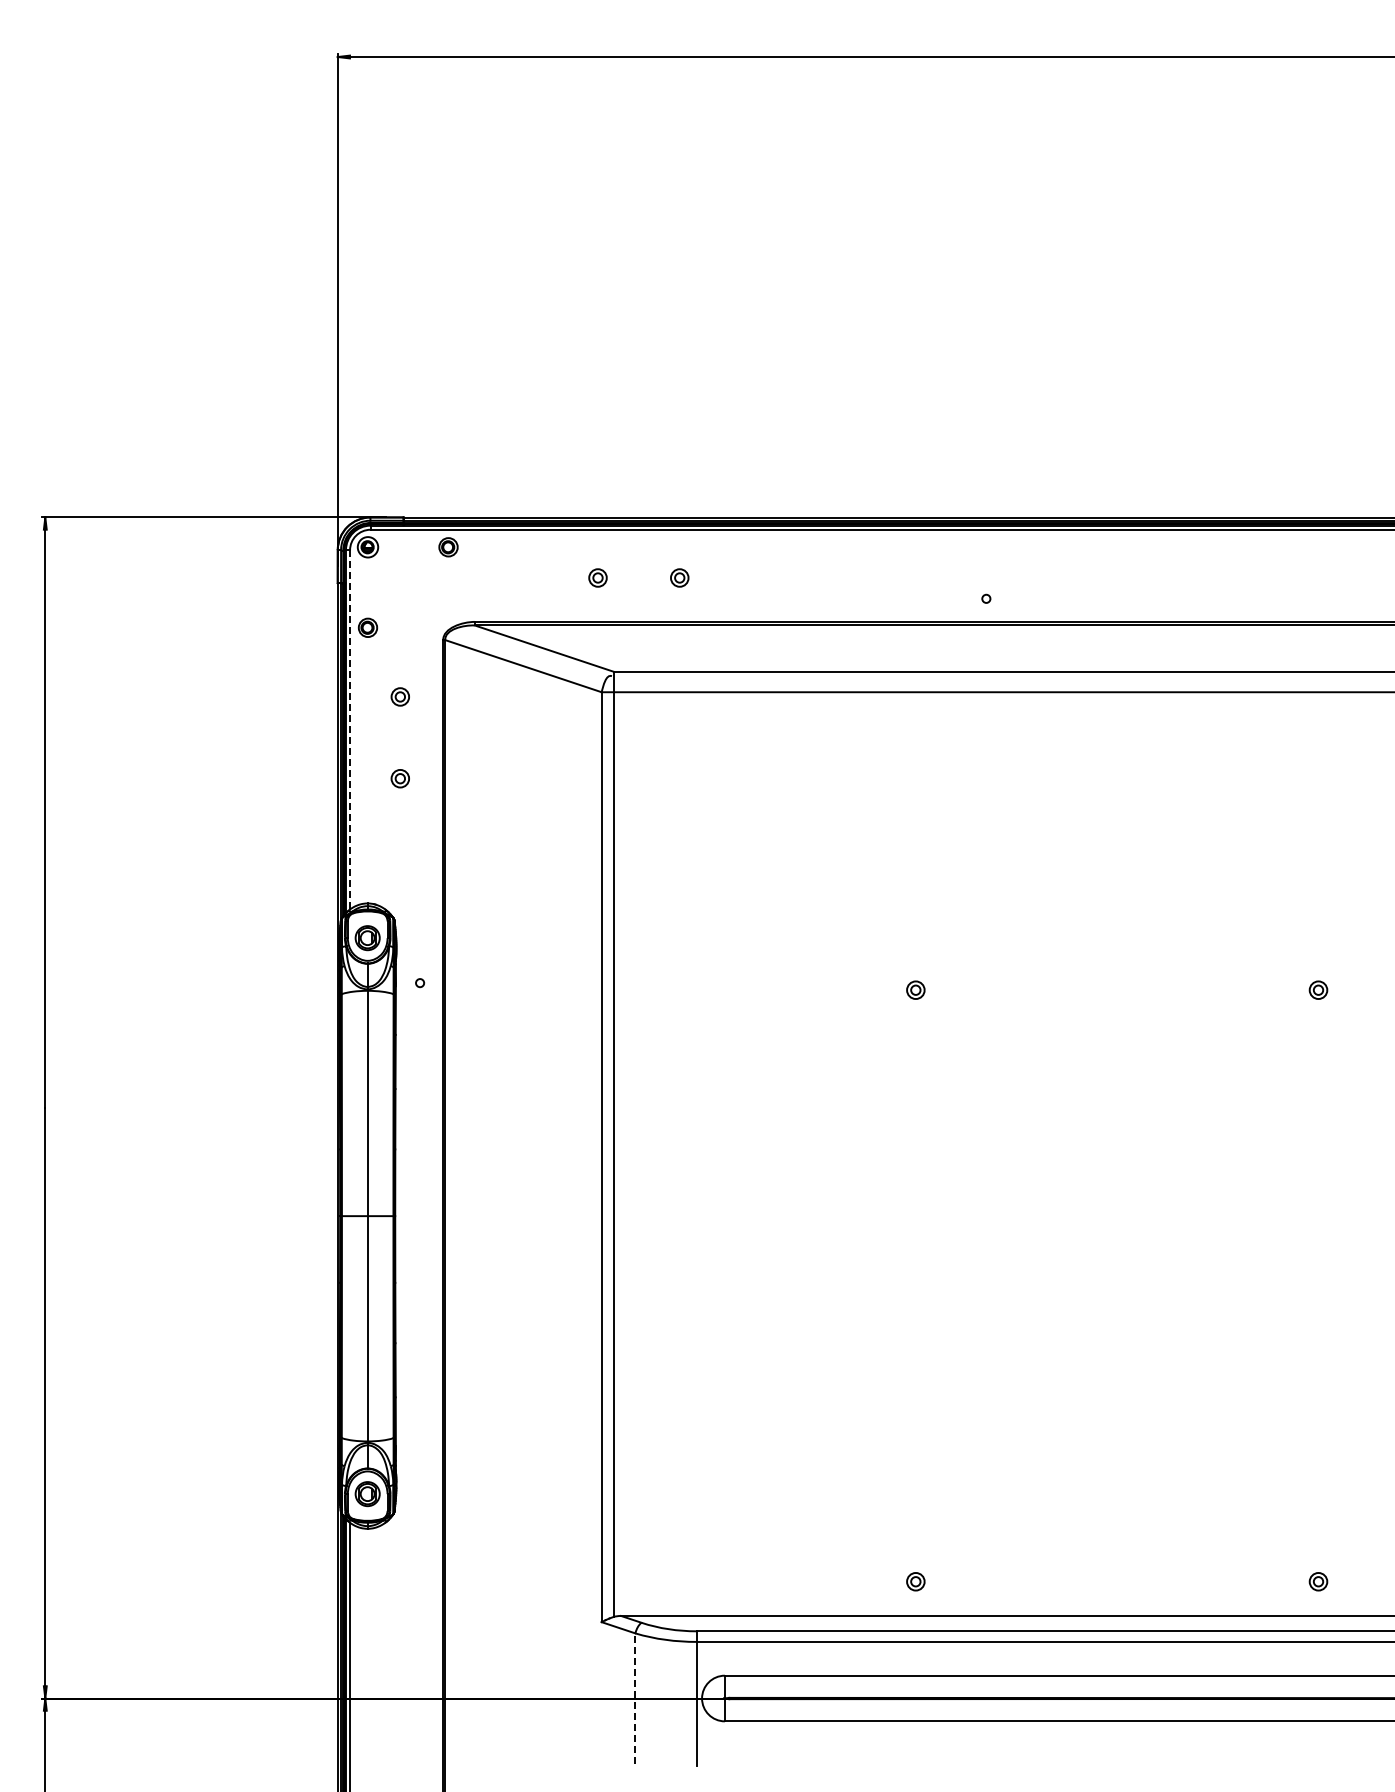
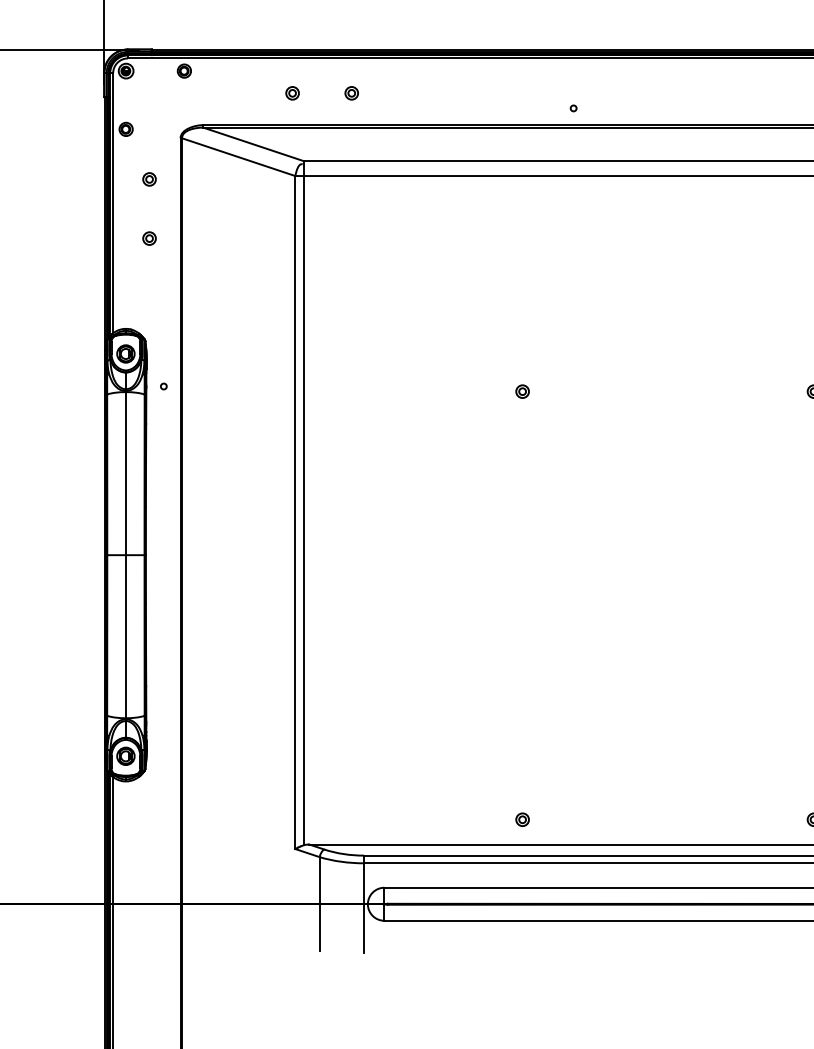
line: (350, 729) -> (113, 202), dashed -> solid
line: (635, 1698) -> (319, 904), dashed -> solid

